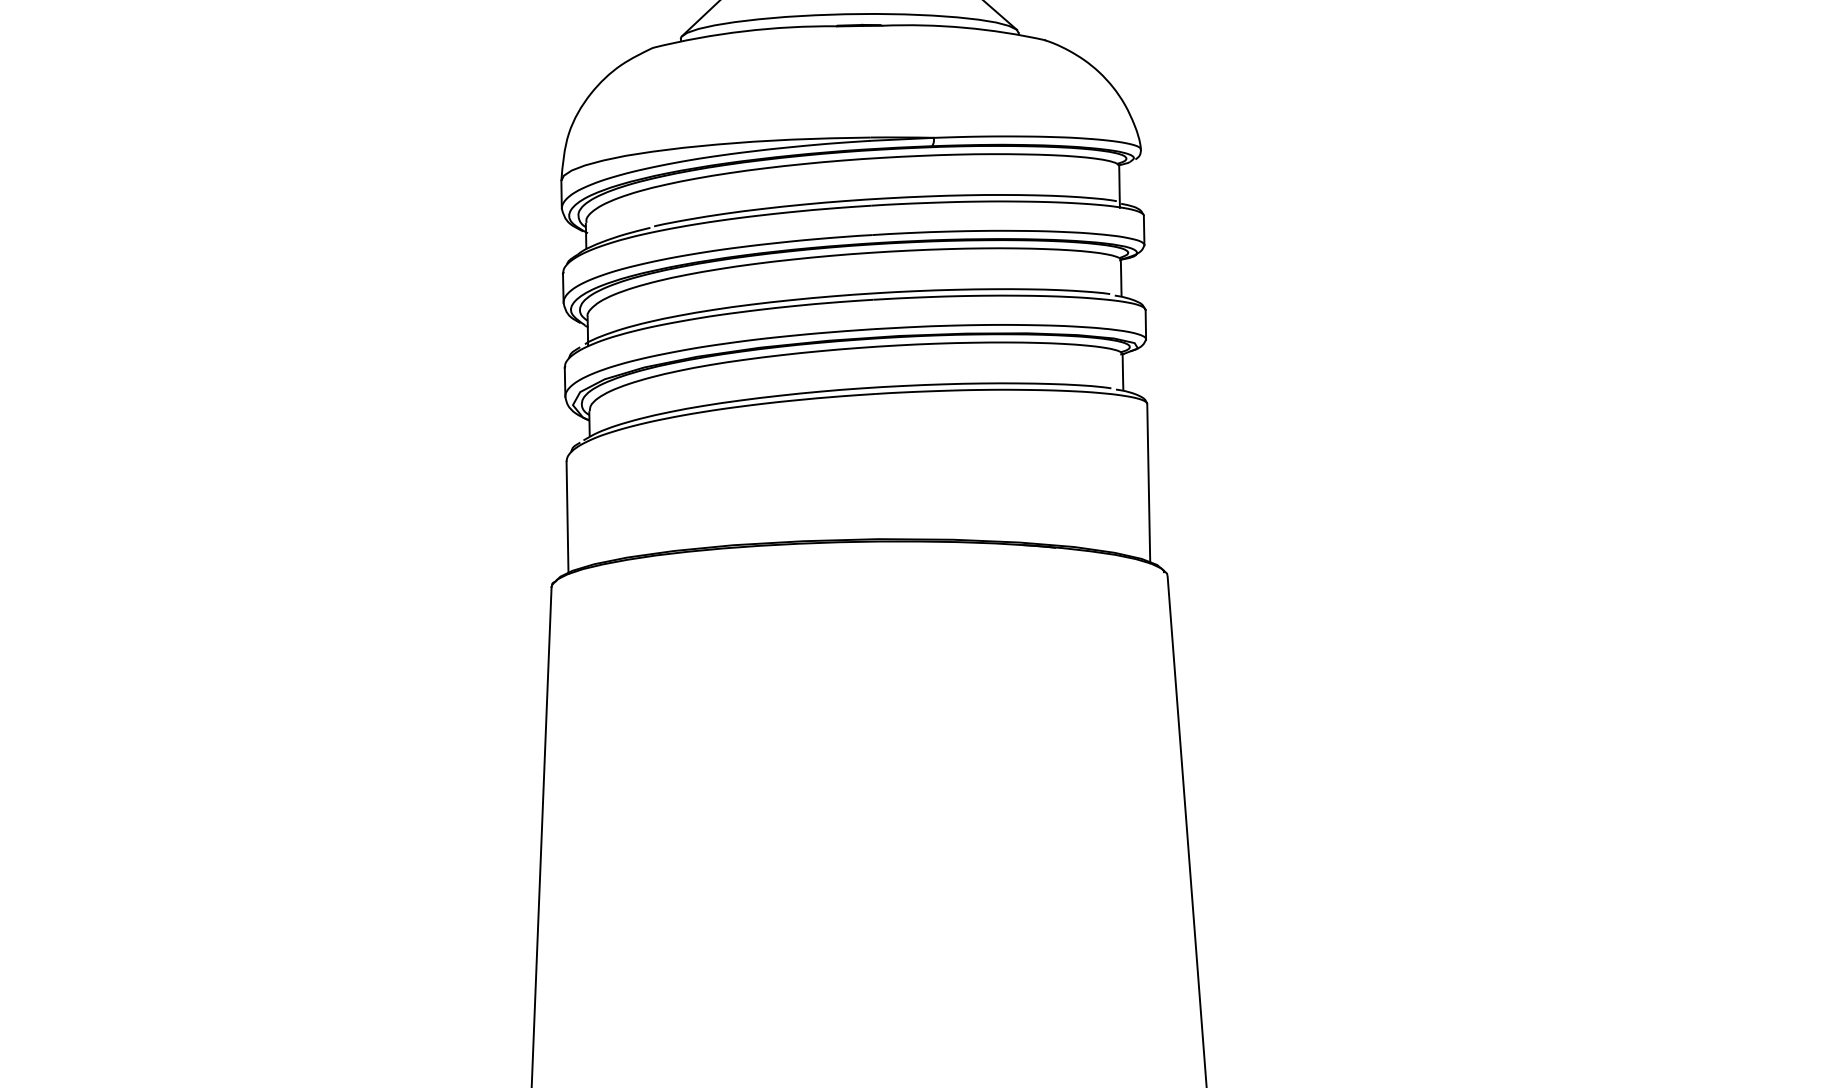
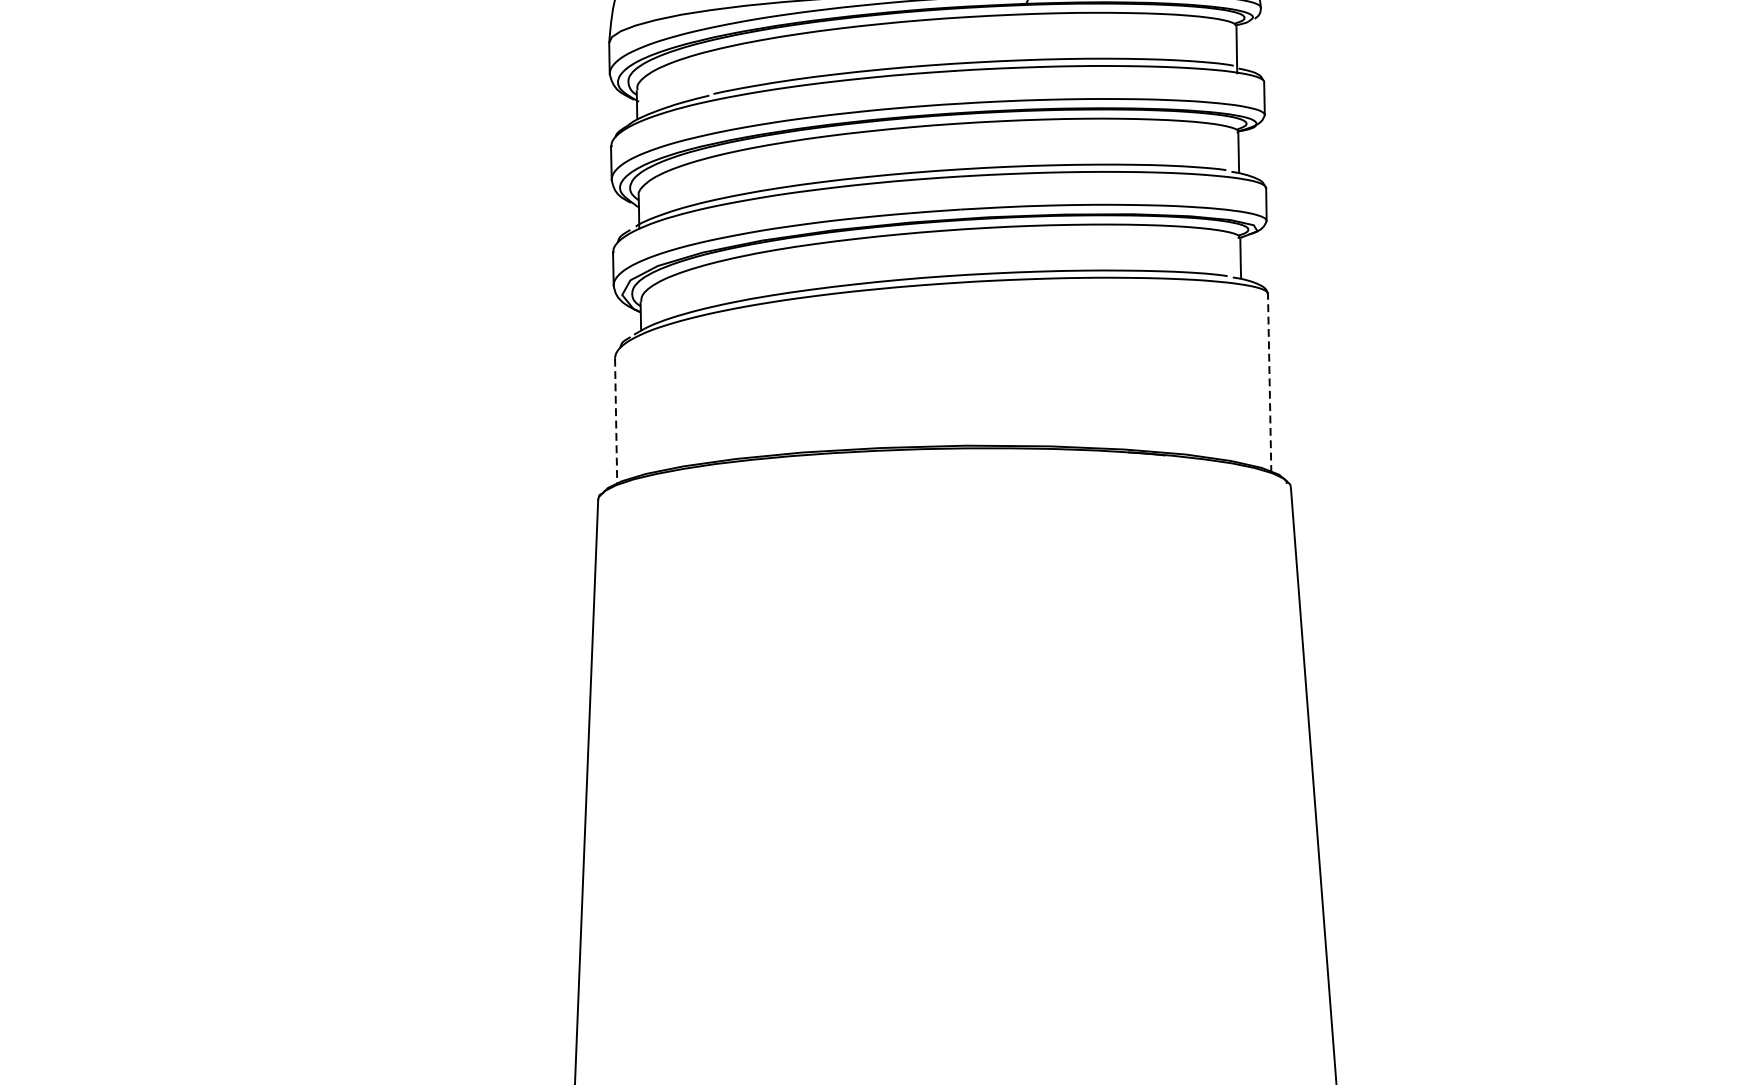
line: (1148, 483) -> (1269, 383), solid -> dashed
line: (567, 518) -> (616, 422), solid -> dashed

